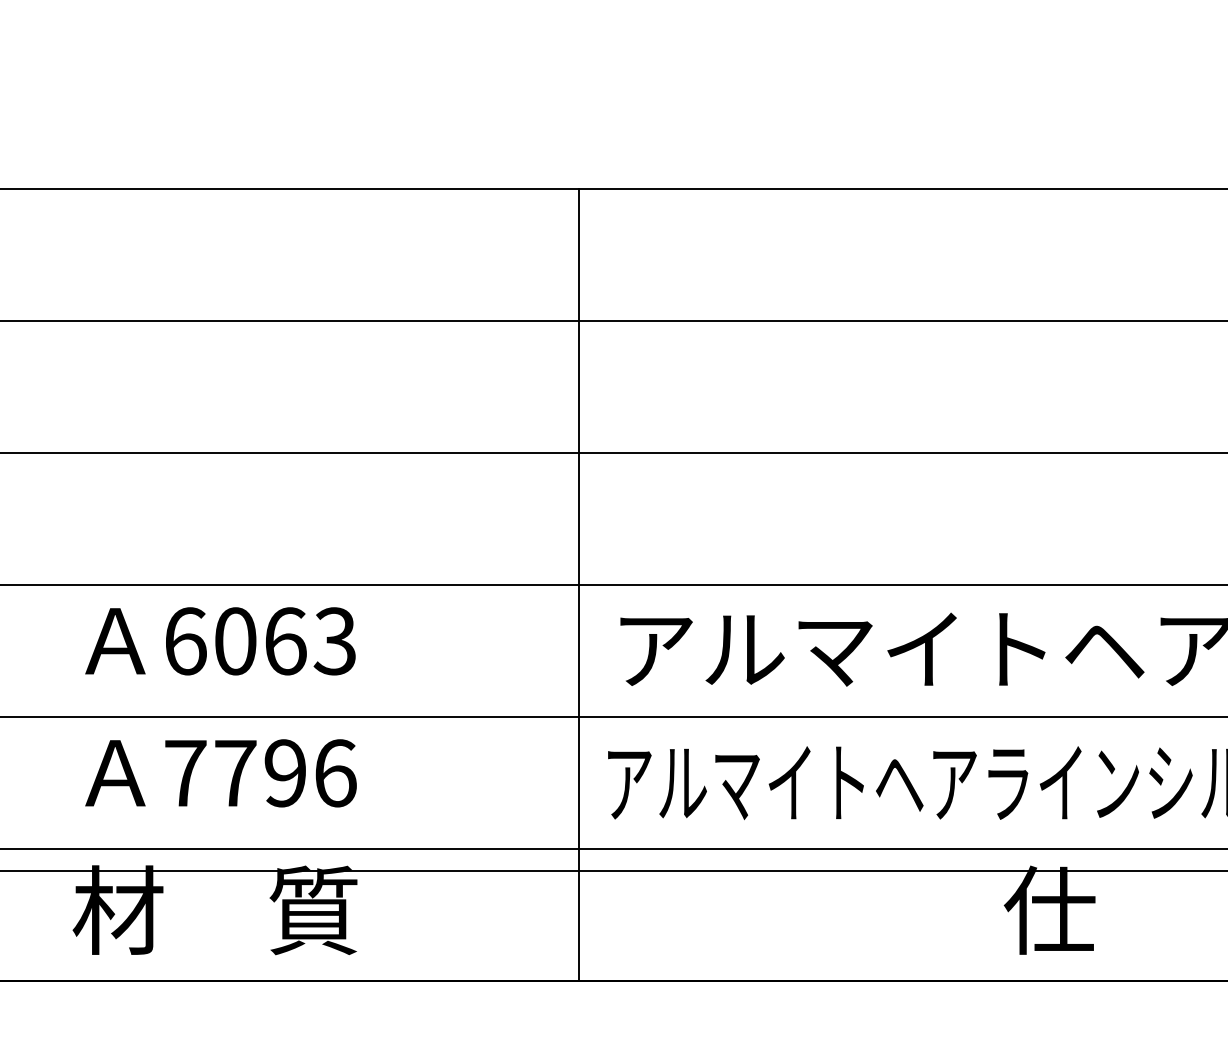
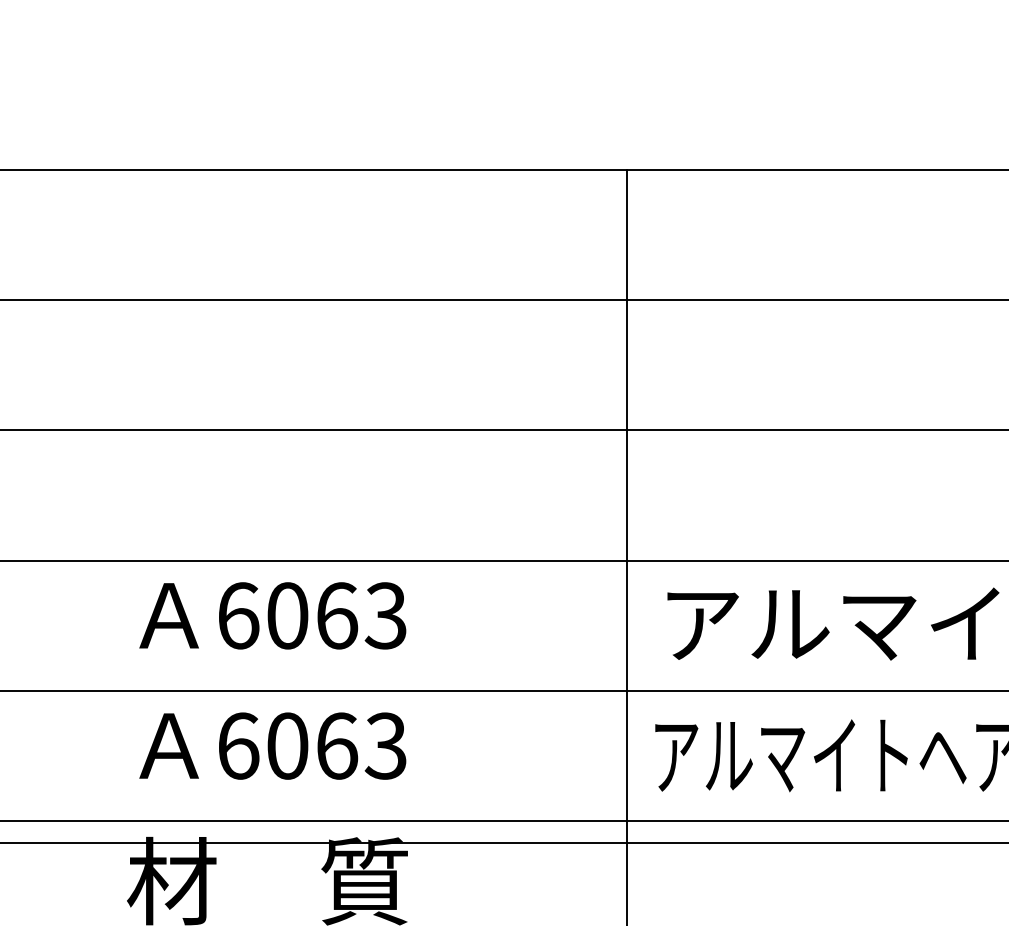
text: (260, 773) -> (312, 746), 7796 -> 6063

